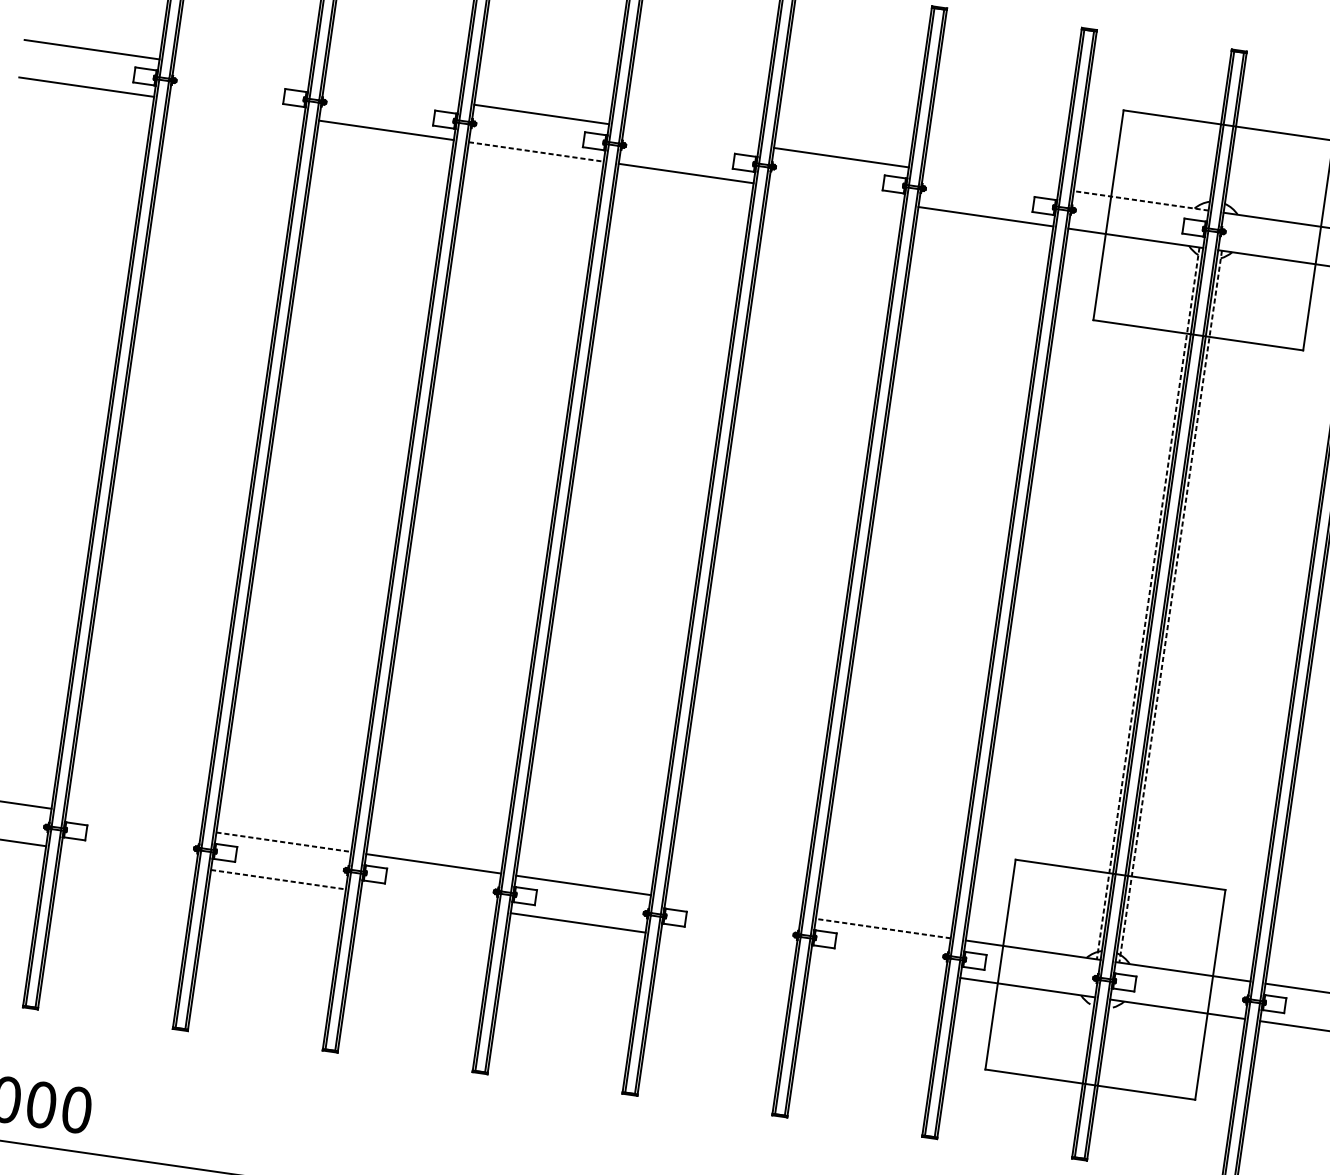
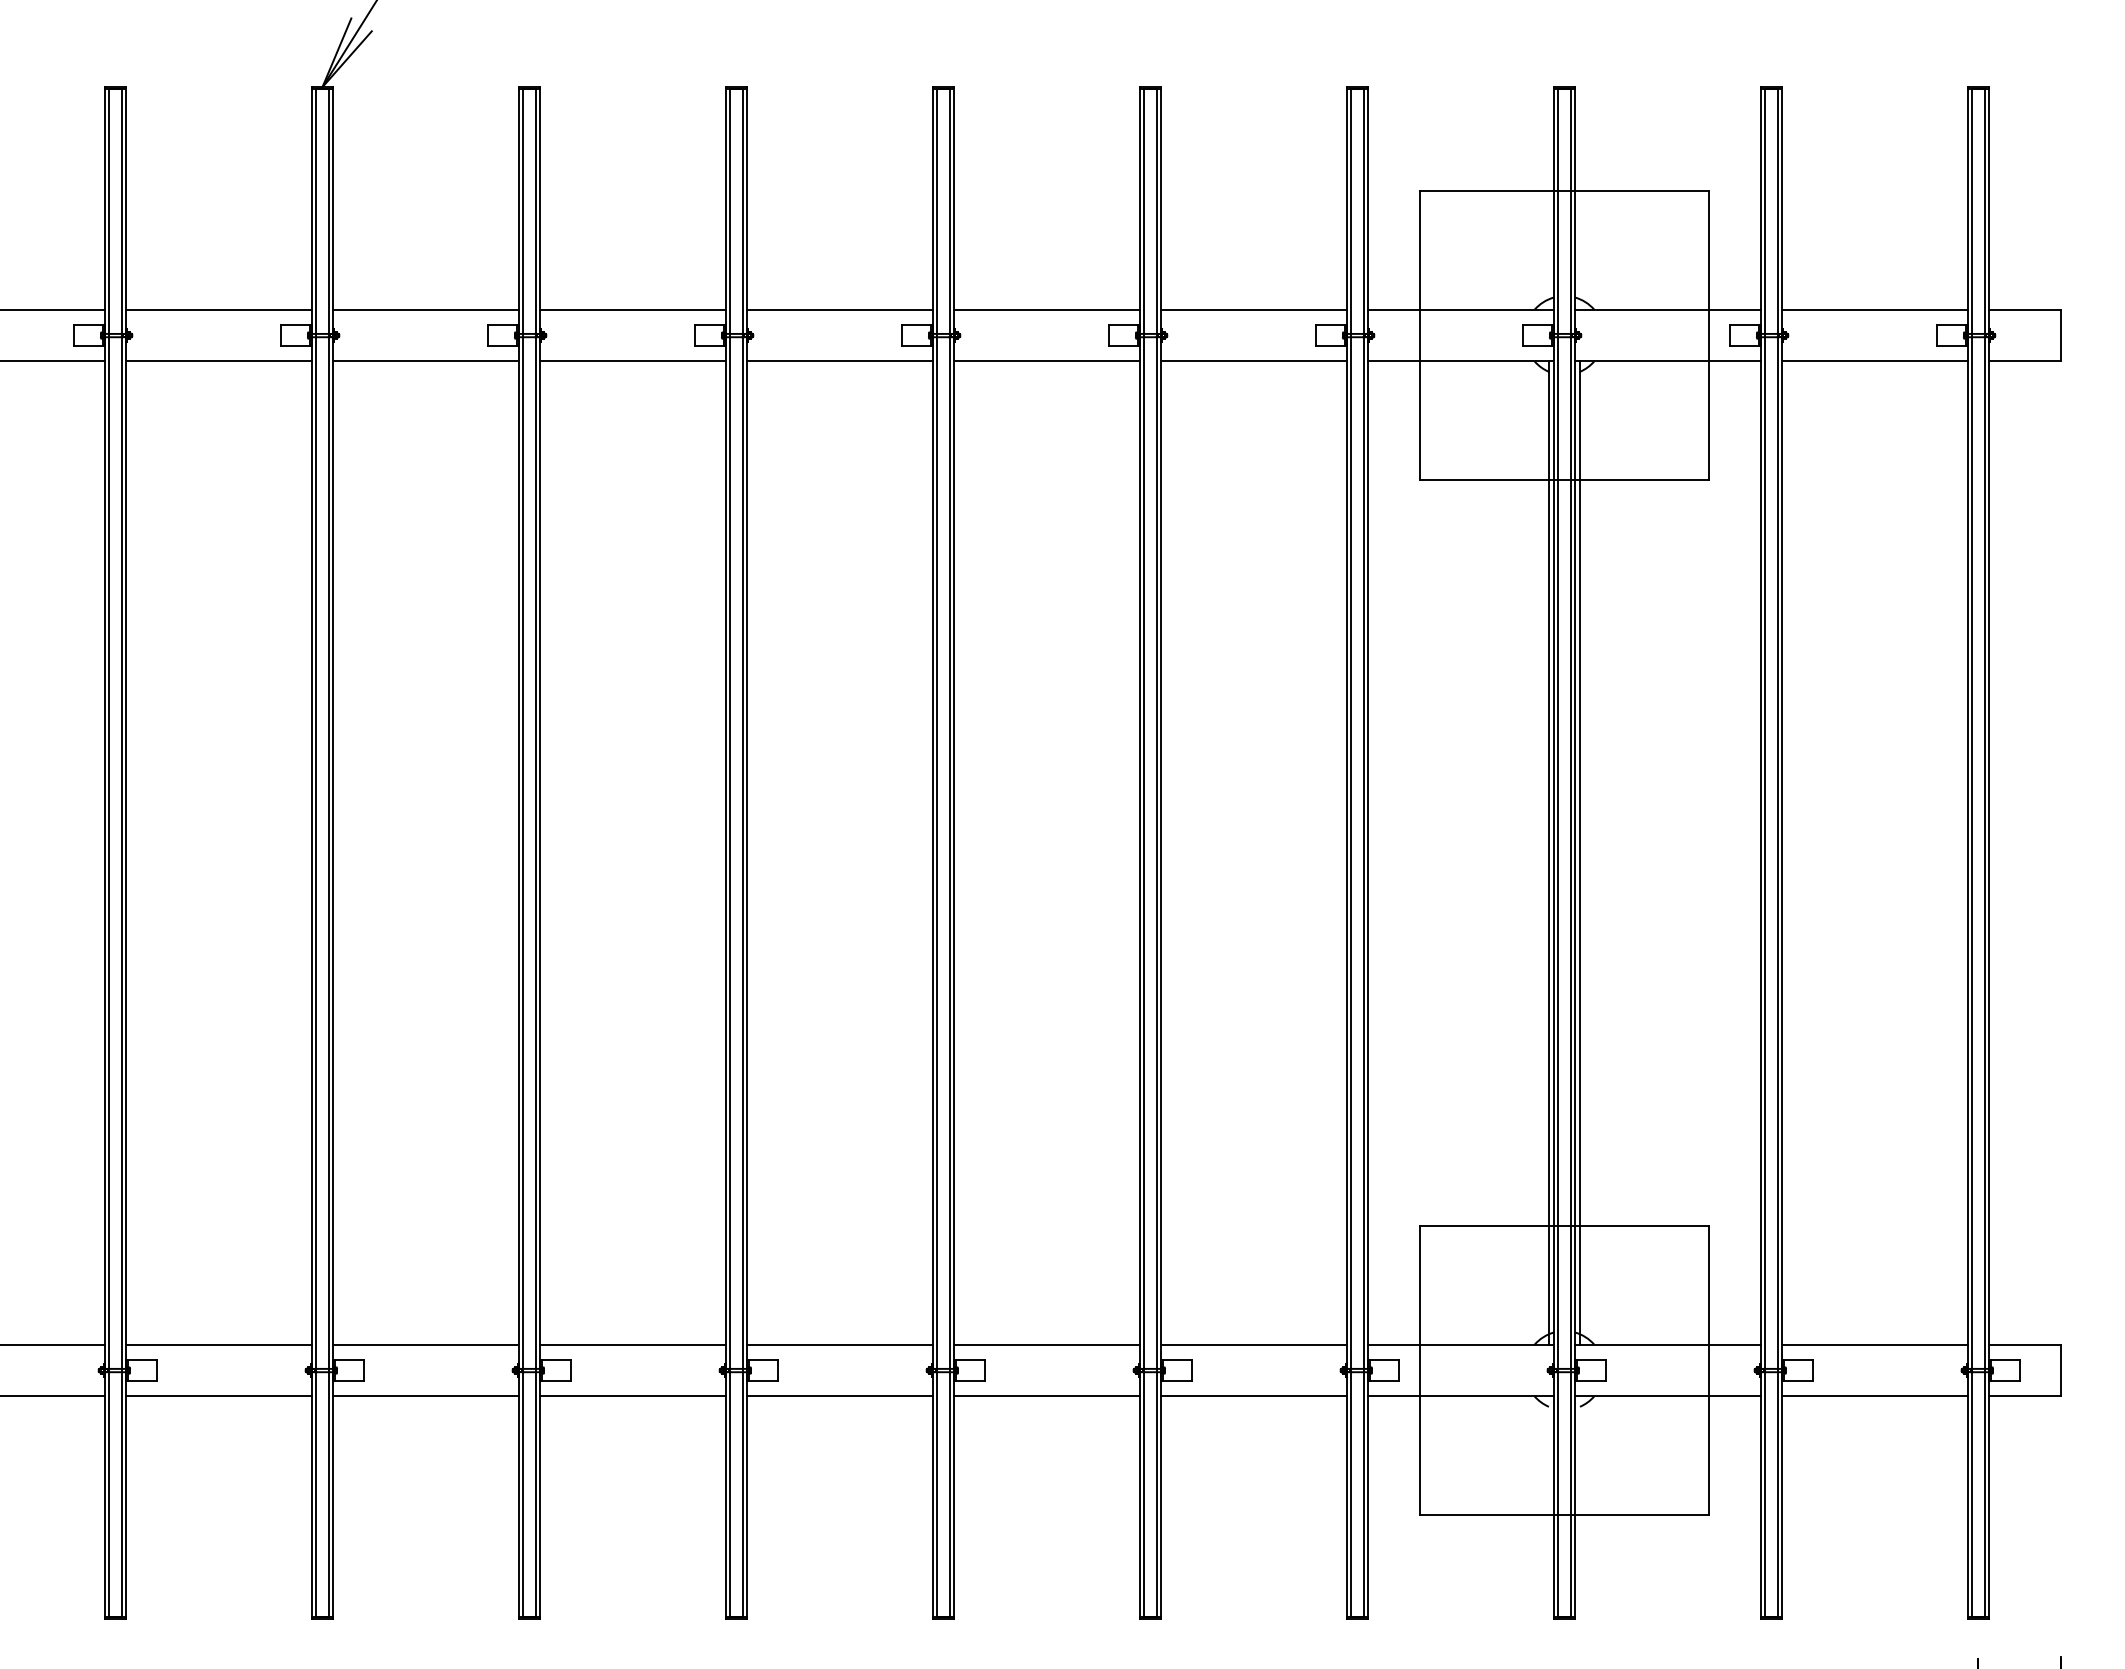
line: (241, 71) -> (218, 309), added
line: (391, 92) -> (425, 309), added
line: (236, 108) -> (218, 361), added
line: (691, 135) -> (839, 309), added
line: (536, 152) -> (633, 361), dashed -> solid
line: (991, 179) -> (1253, 309), added
line: (835, 195) -> (1046, 361), added
line: (1140, 200) -> (1460, 309), dashed -> solid
line: (1147, 603) -> (1548, 853), dashed -> solid
line: (1170, 606) -> (1579, 853), dashed -> solid
line: (133, 820) -> (218, 1344), added
line: (284, 842) -> (426, 1344), dashed -> solid
line: (128, 858) -> (218, 1396), added
line: (278, 879) -> (426, 1396), dashed -> solid
line: (427, 901) -> (632, 1396), added
line: (733, 906) -> (1046, 1344), added
line: (883, 928) -> (1253, 1344), dashed -> solid
line: (727, 944) -> (1046, 1396), added
line: (877, 966) -> (1253, 1396), added

